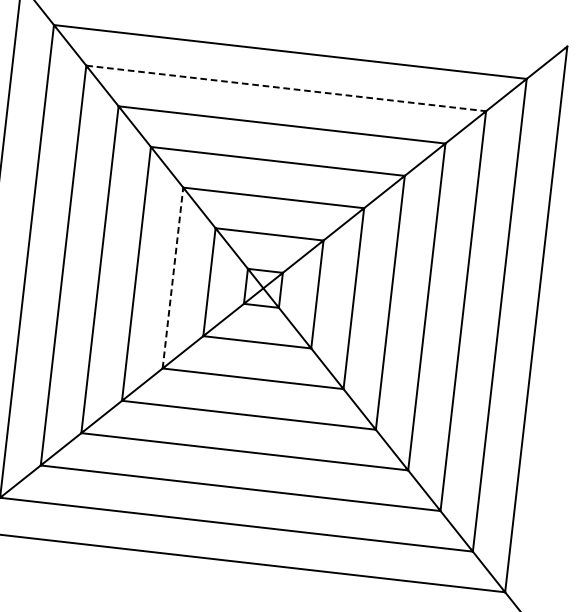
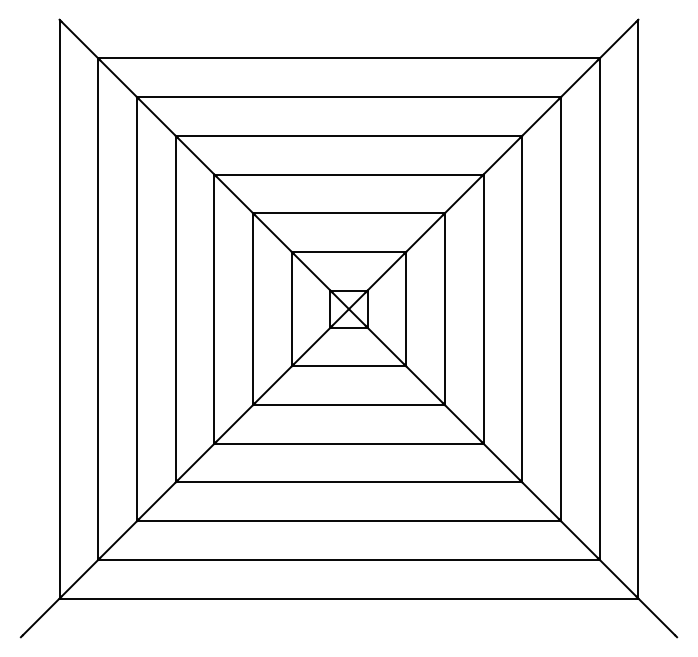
line: (286, 88) -> (349, 97), dashed -> solid
line: (173, 278) -> (253, 309), dashed -> solid

